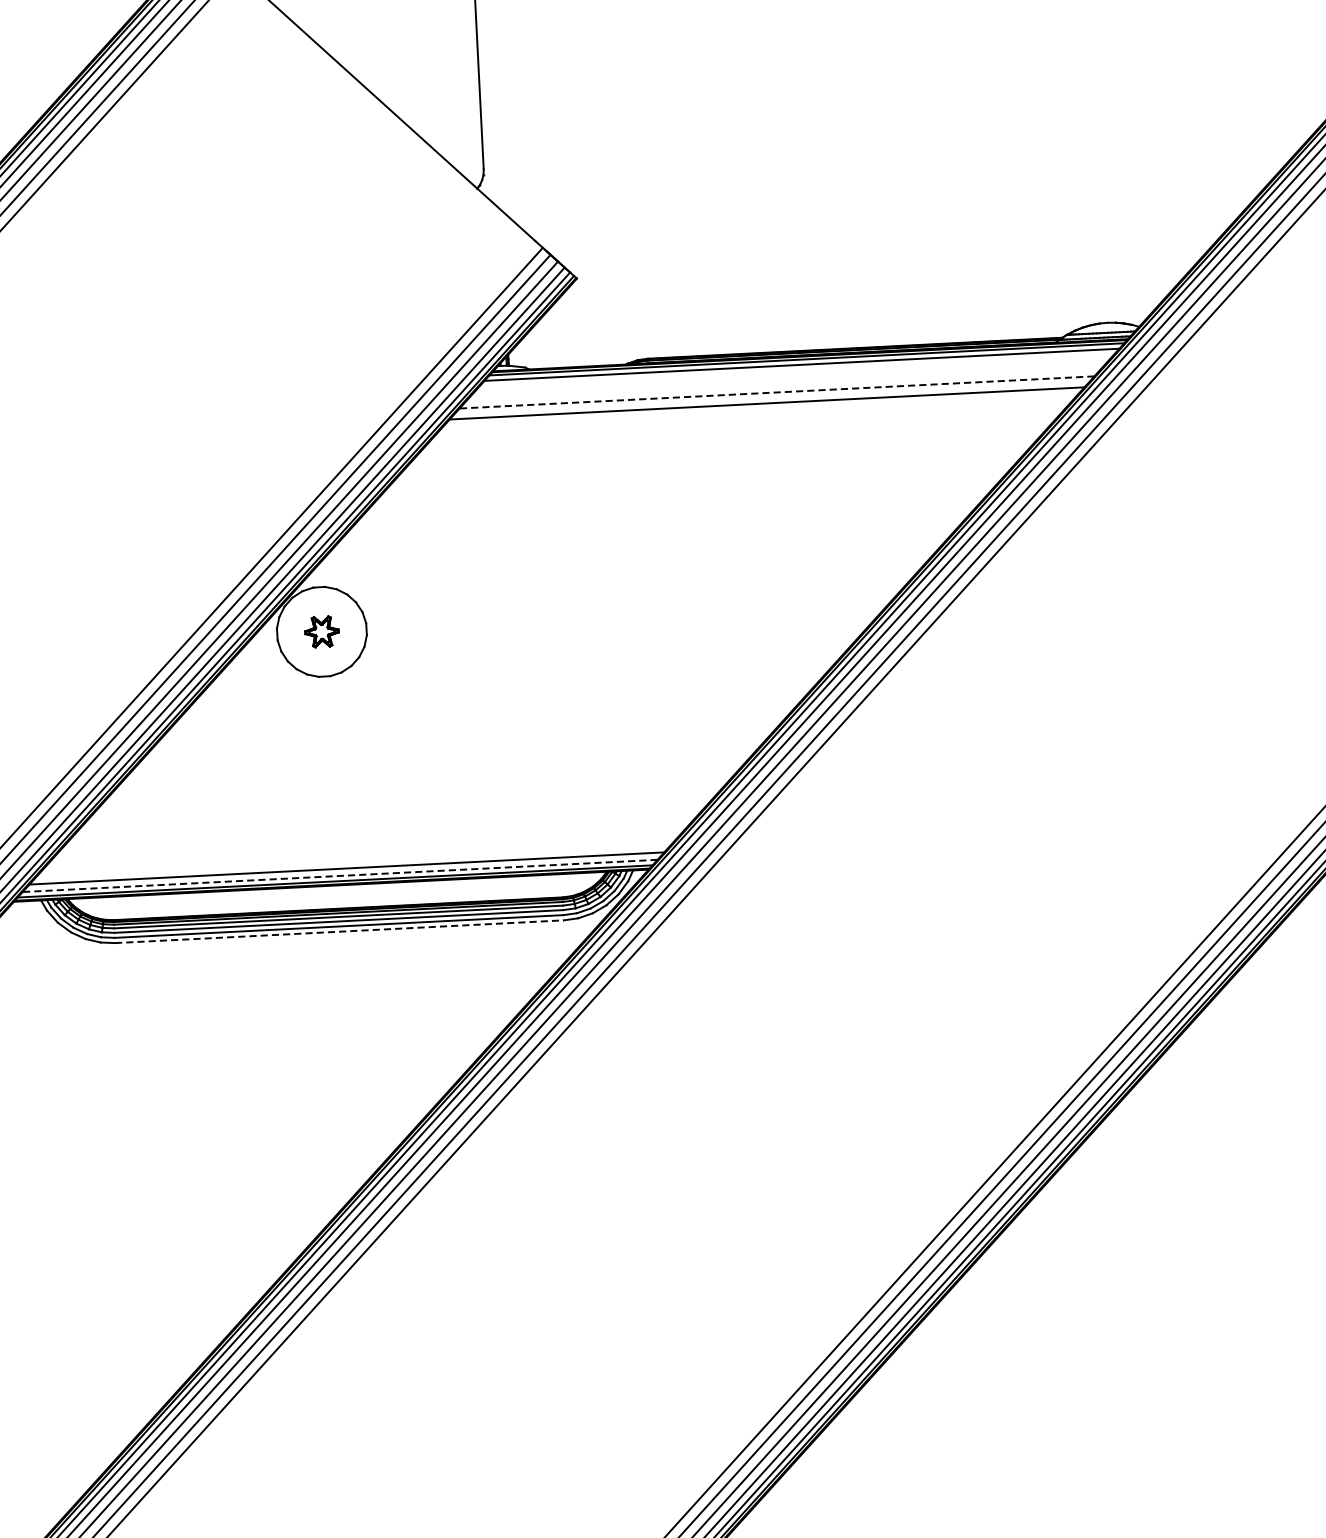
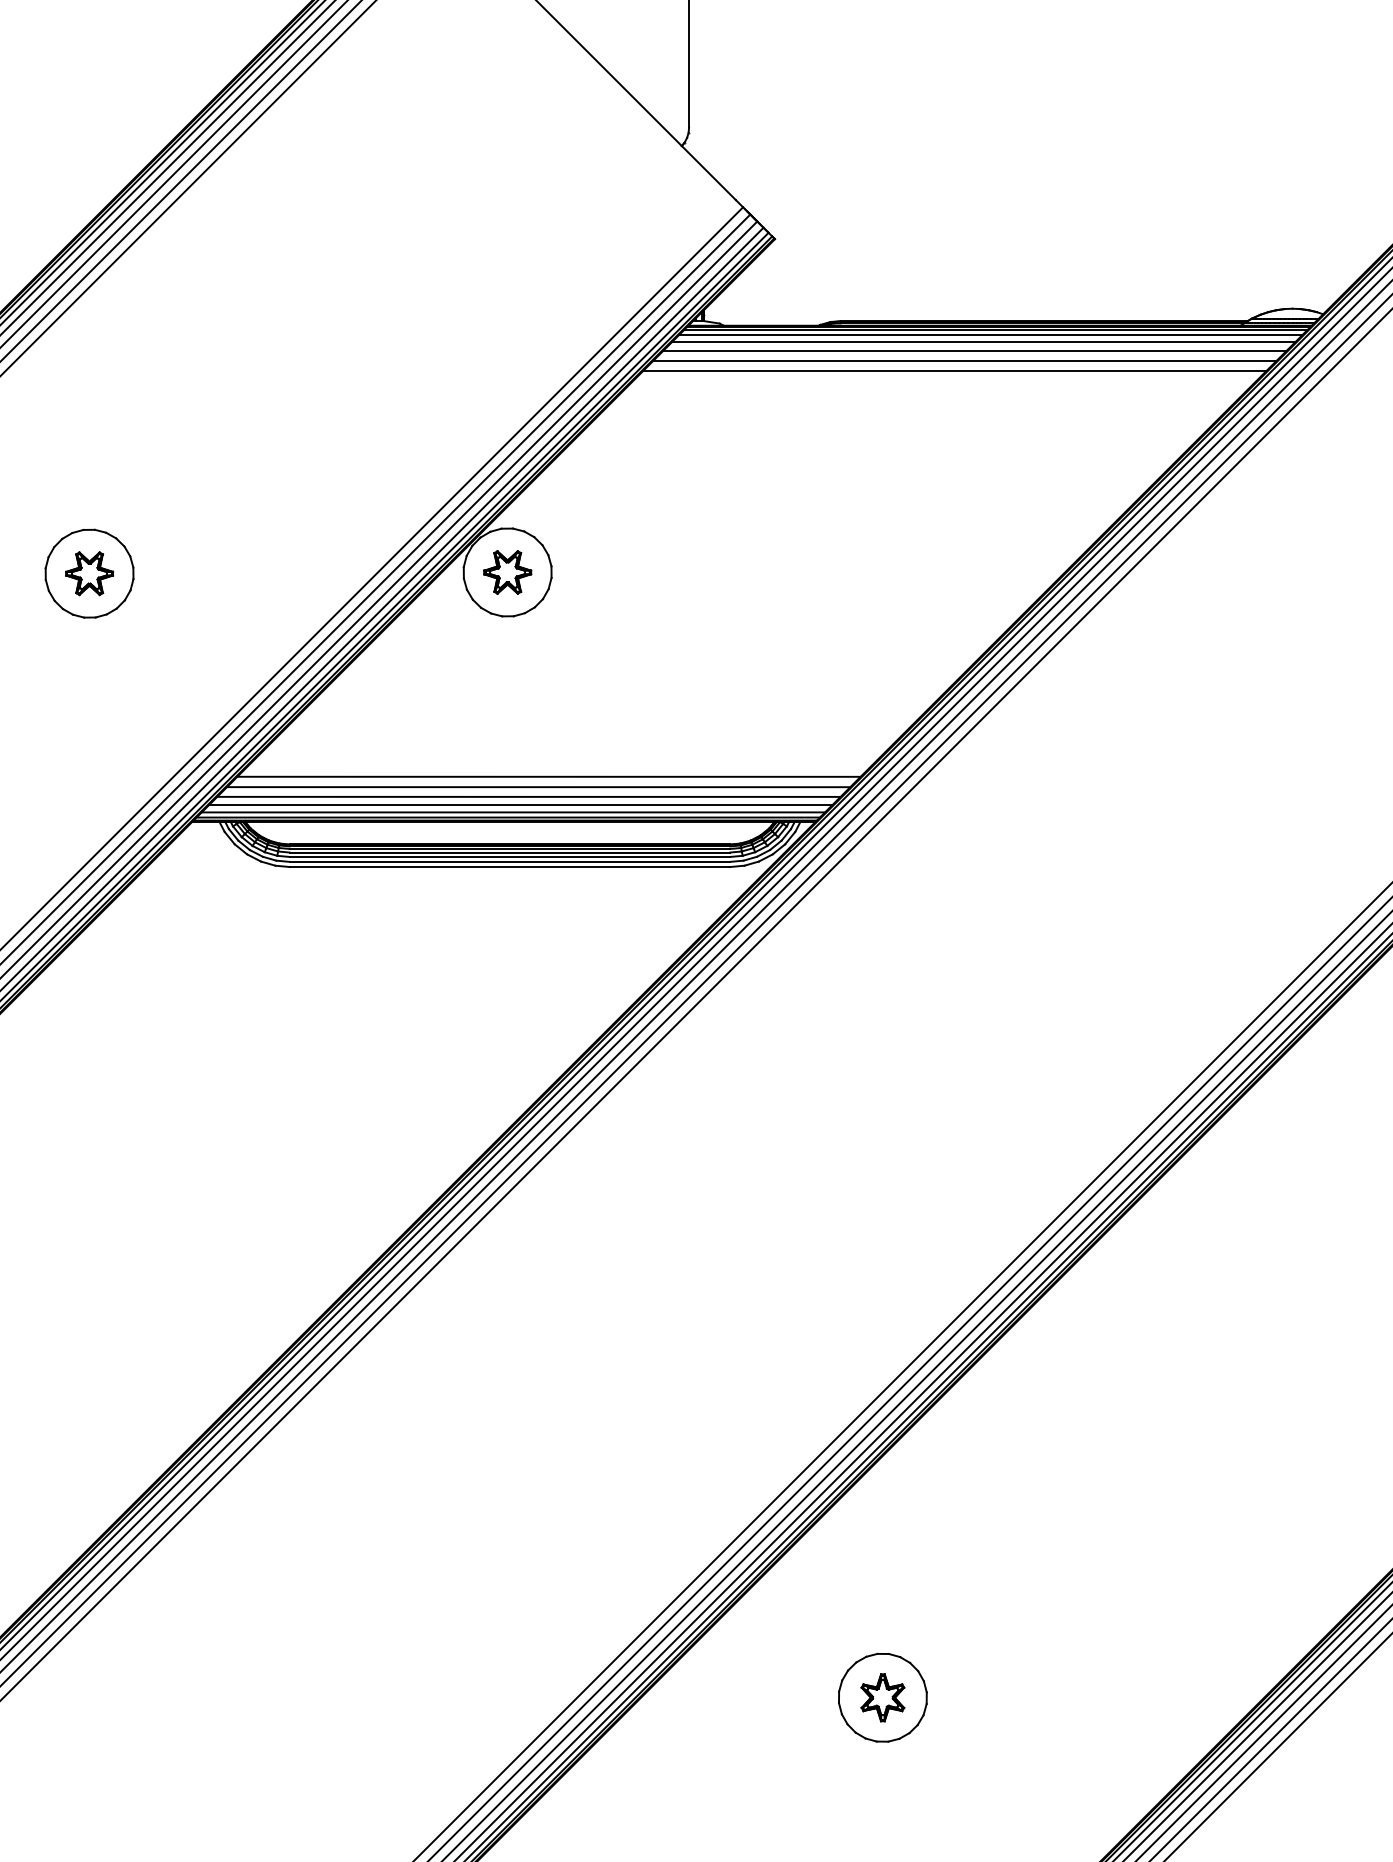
line: (794, 372) -> (983, 341), added
line: (785, 381) -> (974, 350), added
line: (777, 392) -> (965, 360), dashed -> solid
part: (321, 631) -> (507, 572), size x1.43
line: (374, 837) -> (548, 776), added
line: (364, 849) -> (538, 787), added
line: (354, 858) -> (528, 796), added
line: (340, 876) -> (513, 812), dashed -> solid
line: (340, 932) -> (510, 867), dashed -> solid

